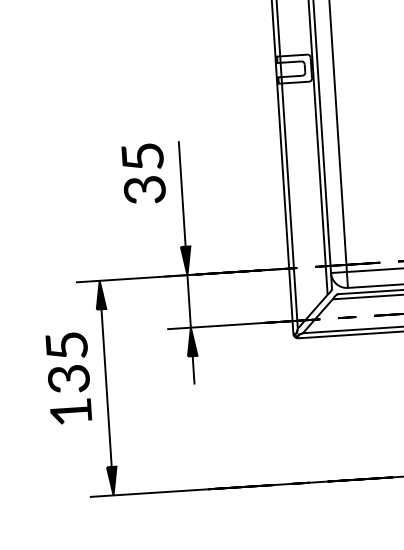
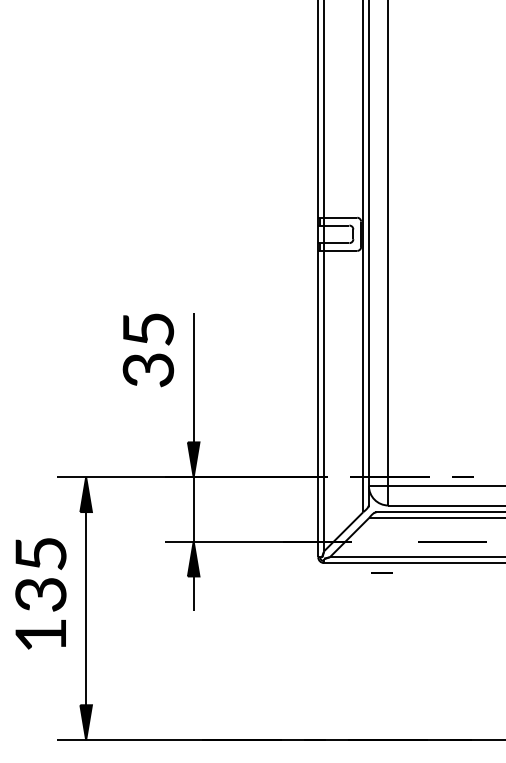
line: (346, 317) -> (381, 572), moved

